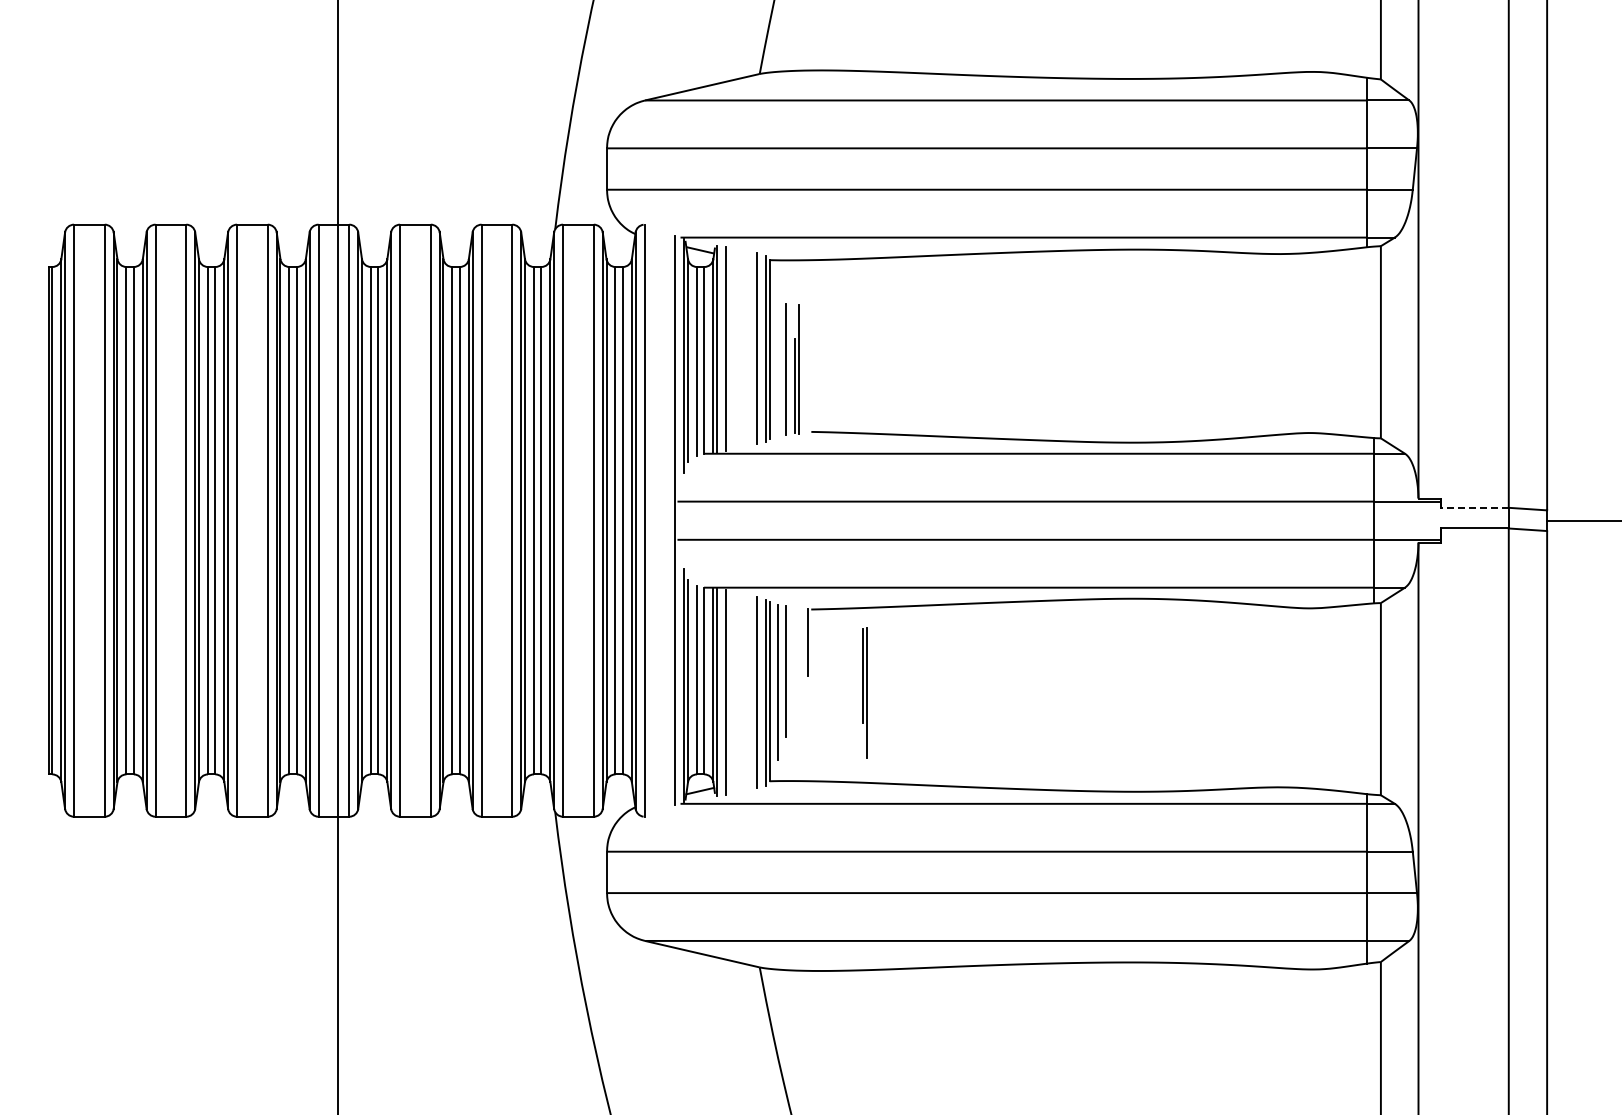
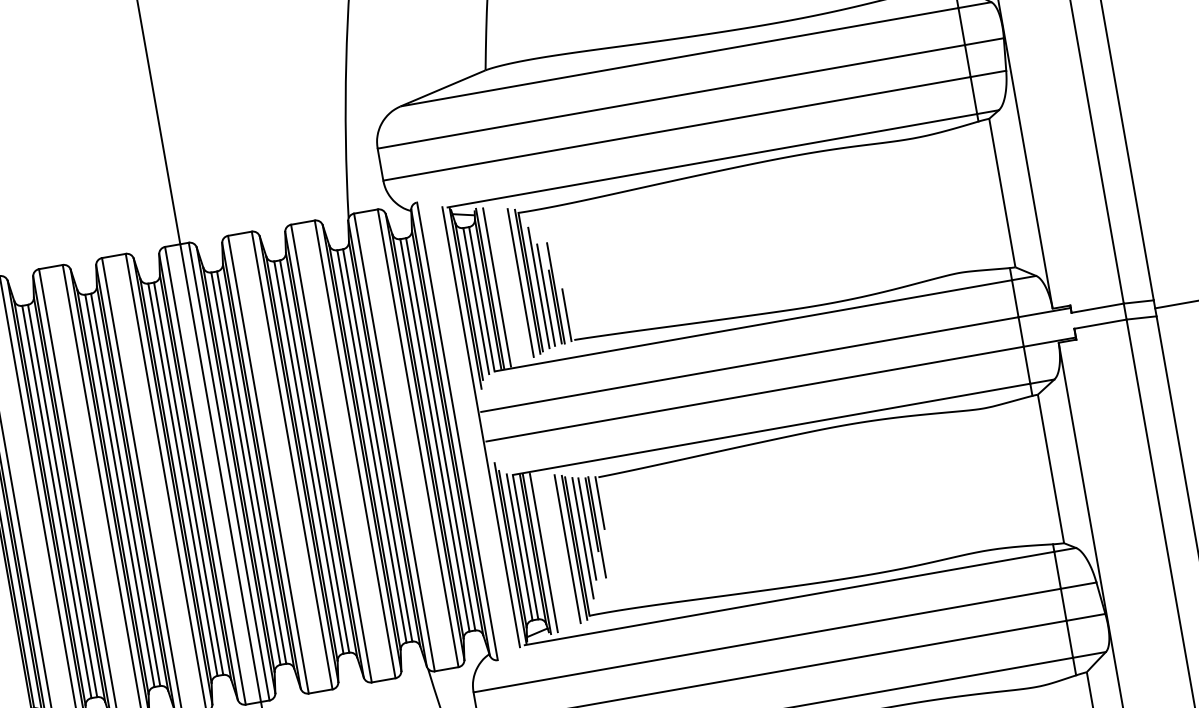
line: (778, 358) -> (538, 287), added
line: (807, 398) -> (566, 314), added
line: (1475, 507) -> (1098, 307), dashed -> solid
part: (864, 692) -> (595, 527), moved

